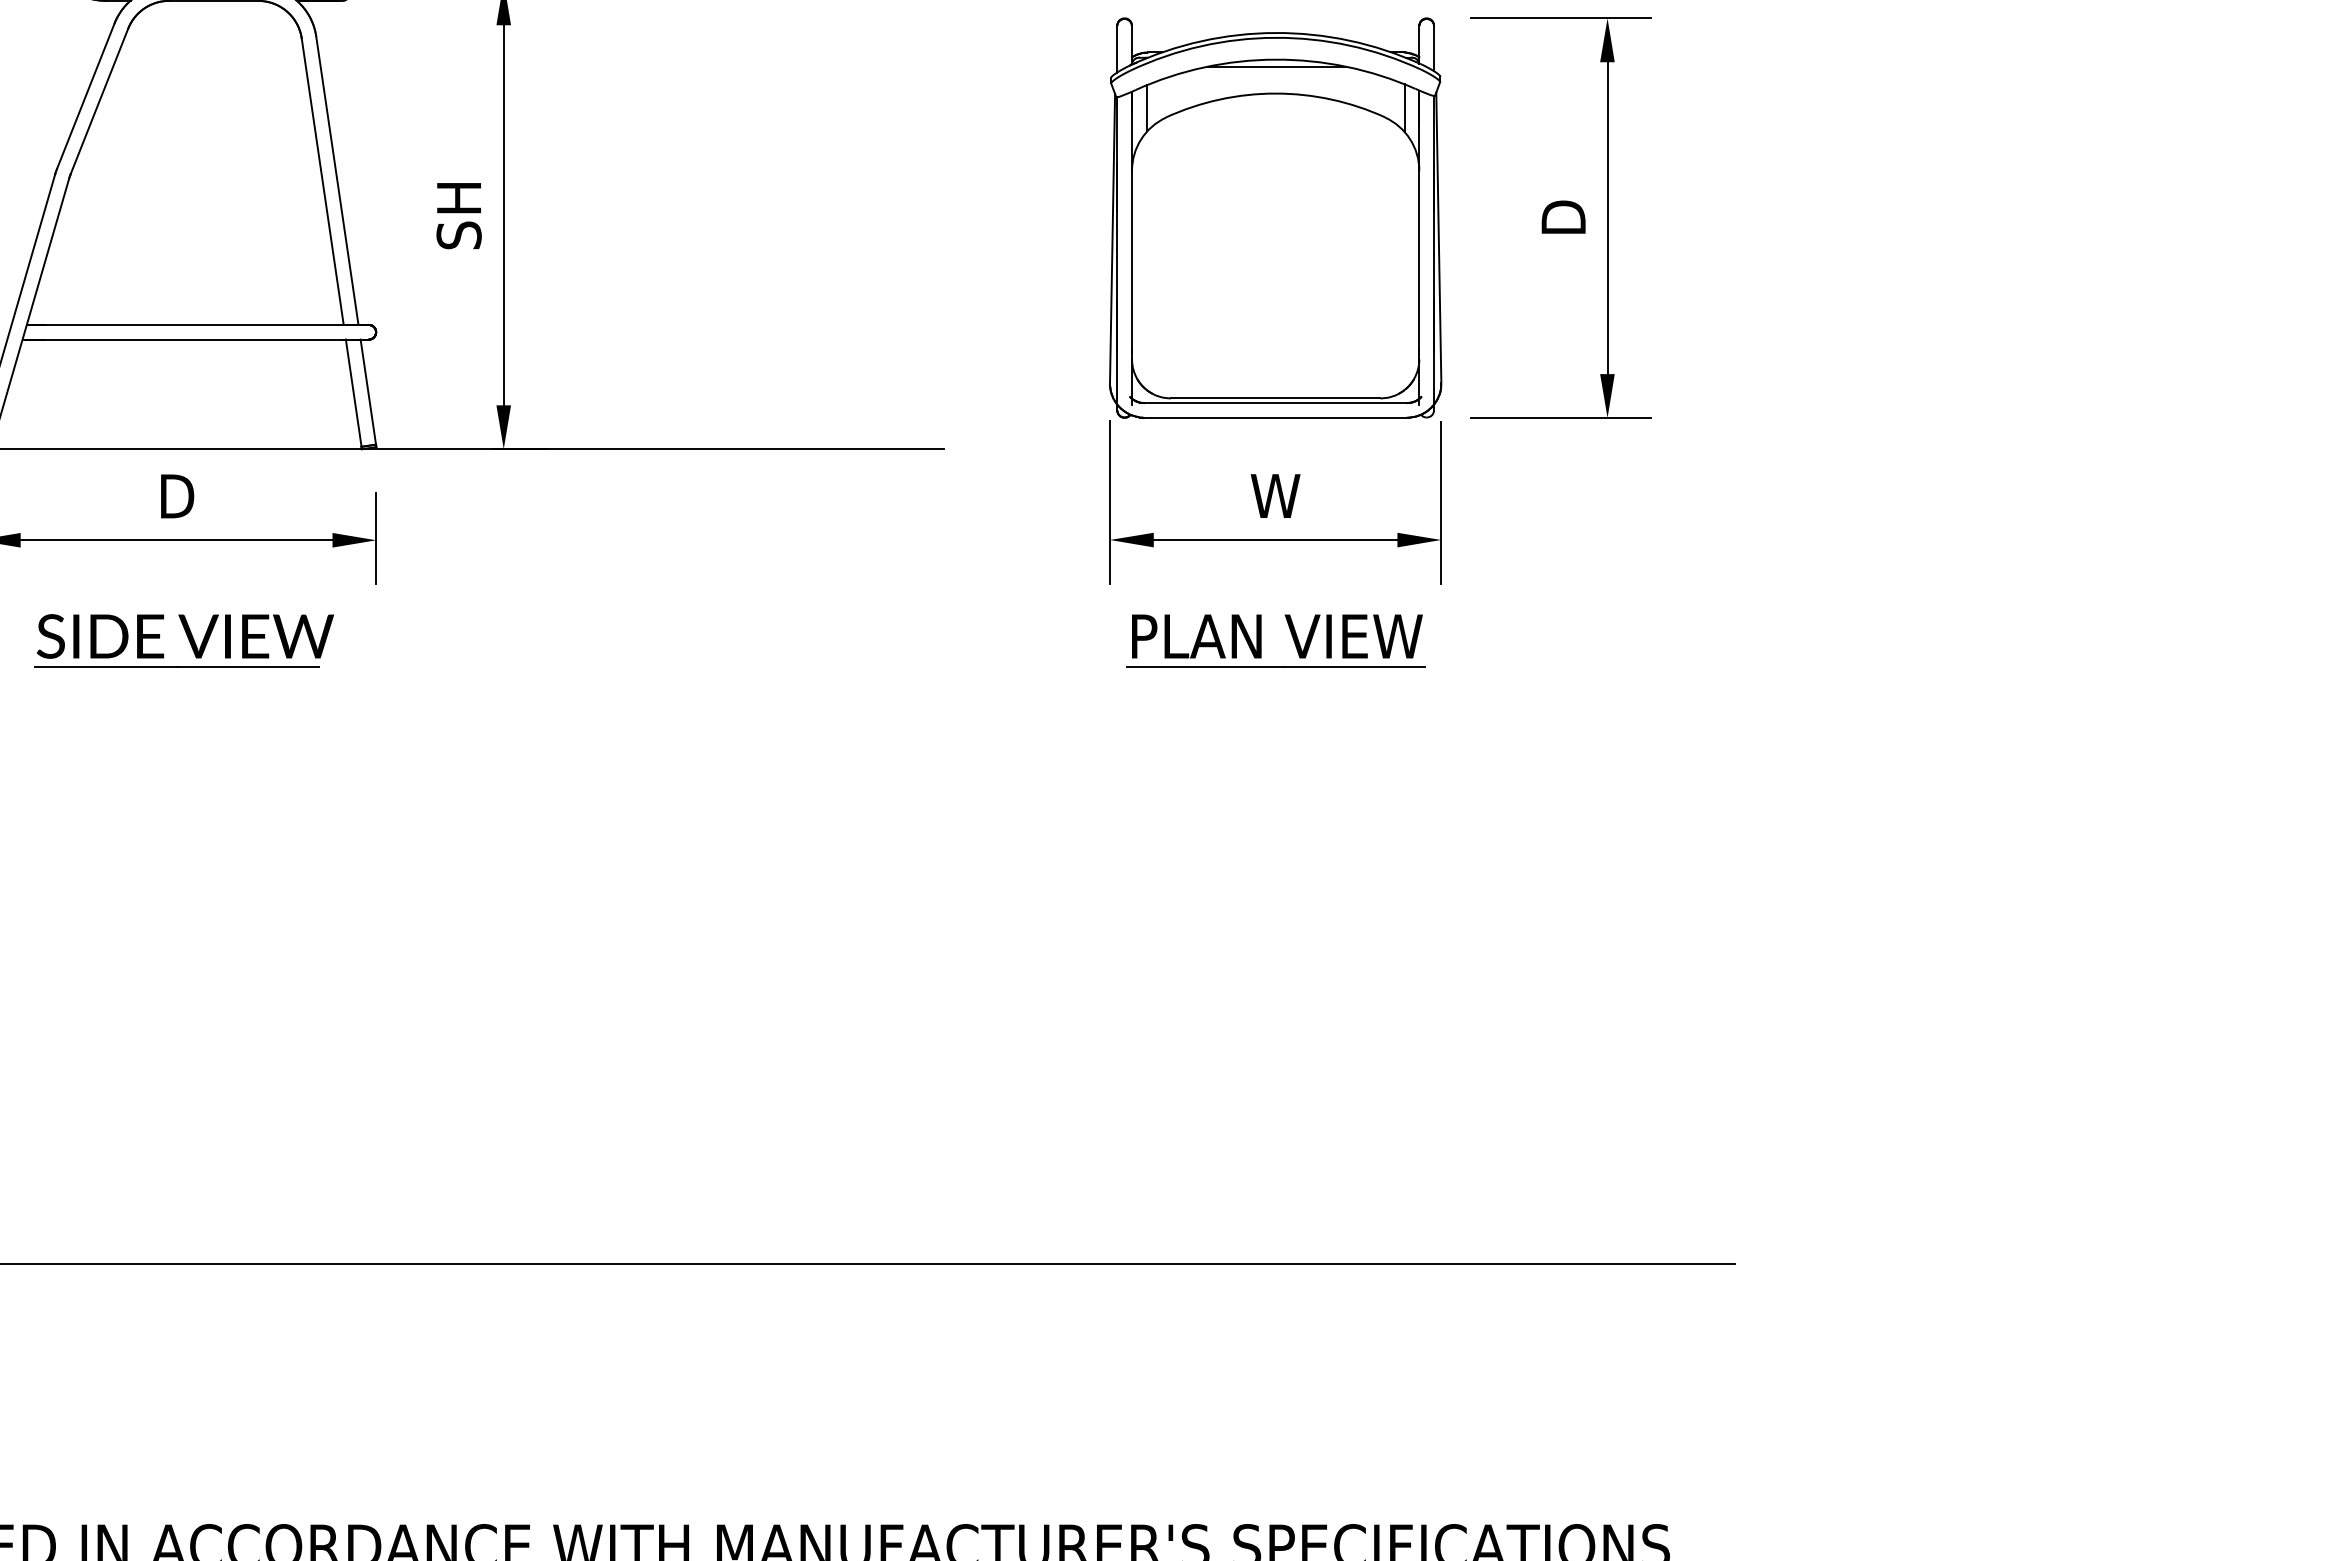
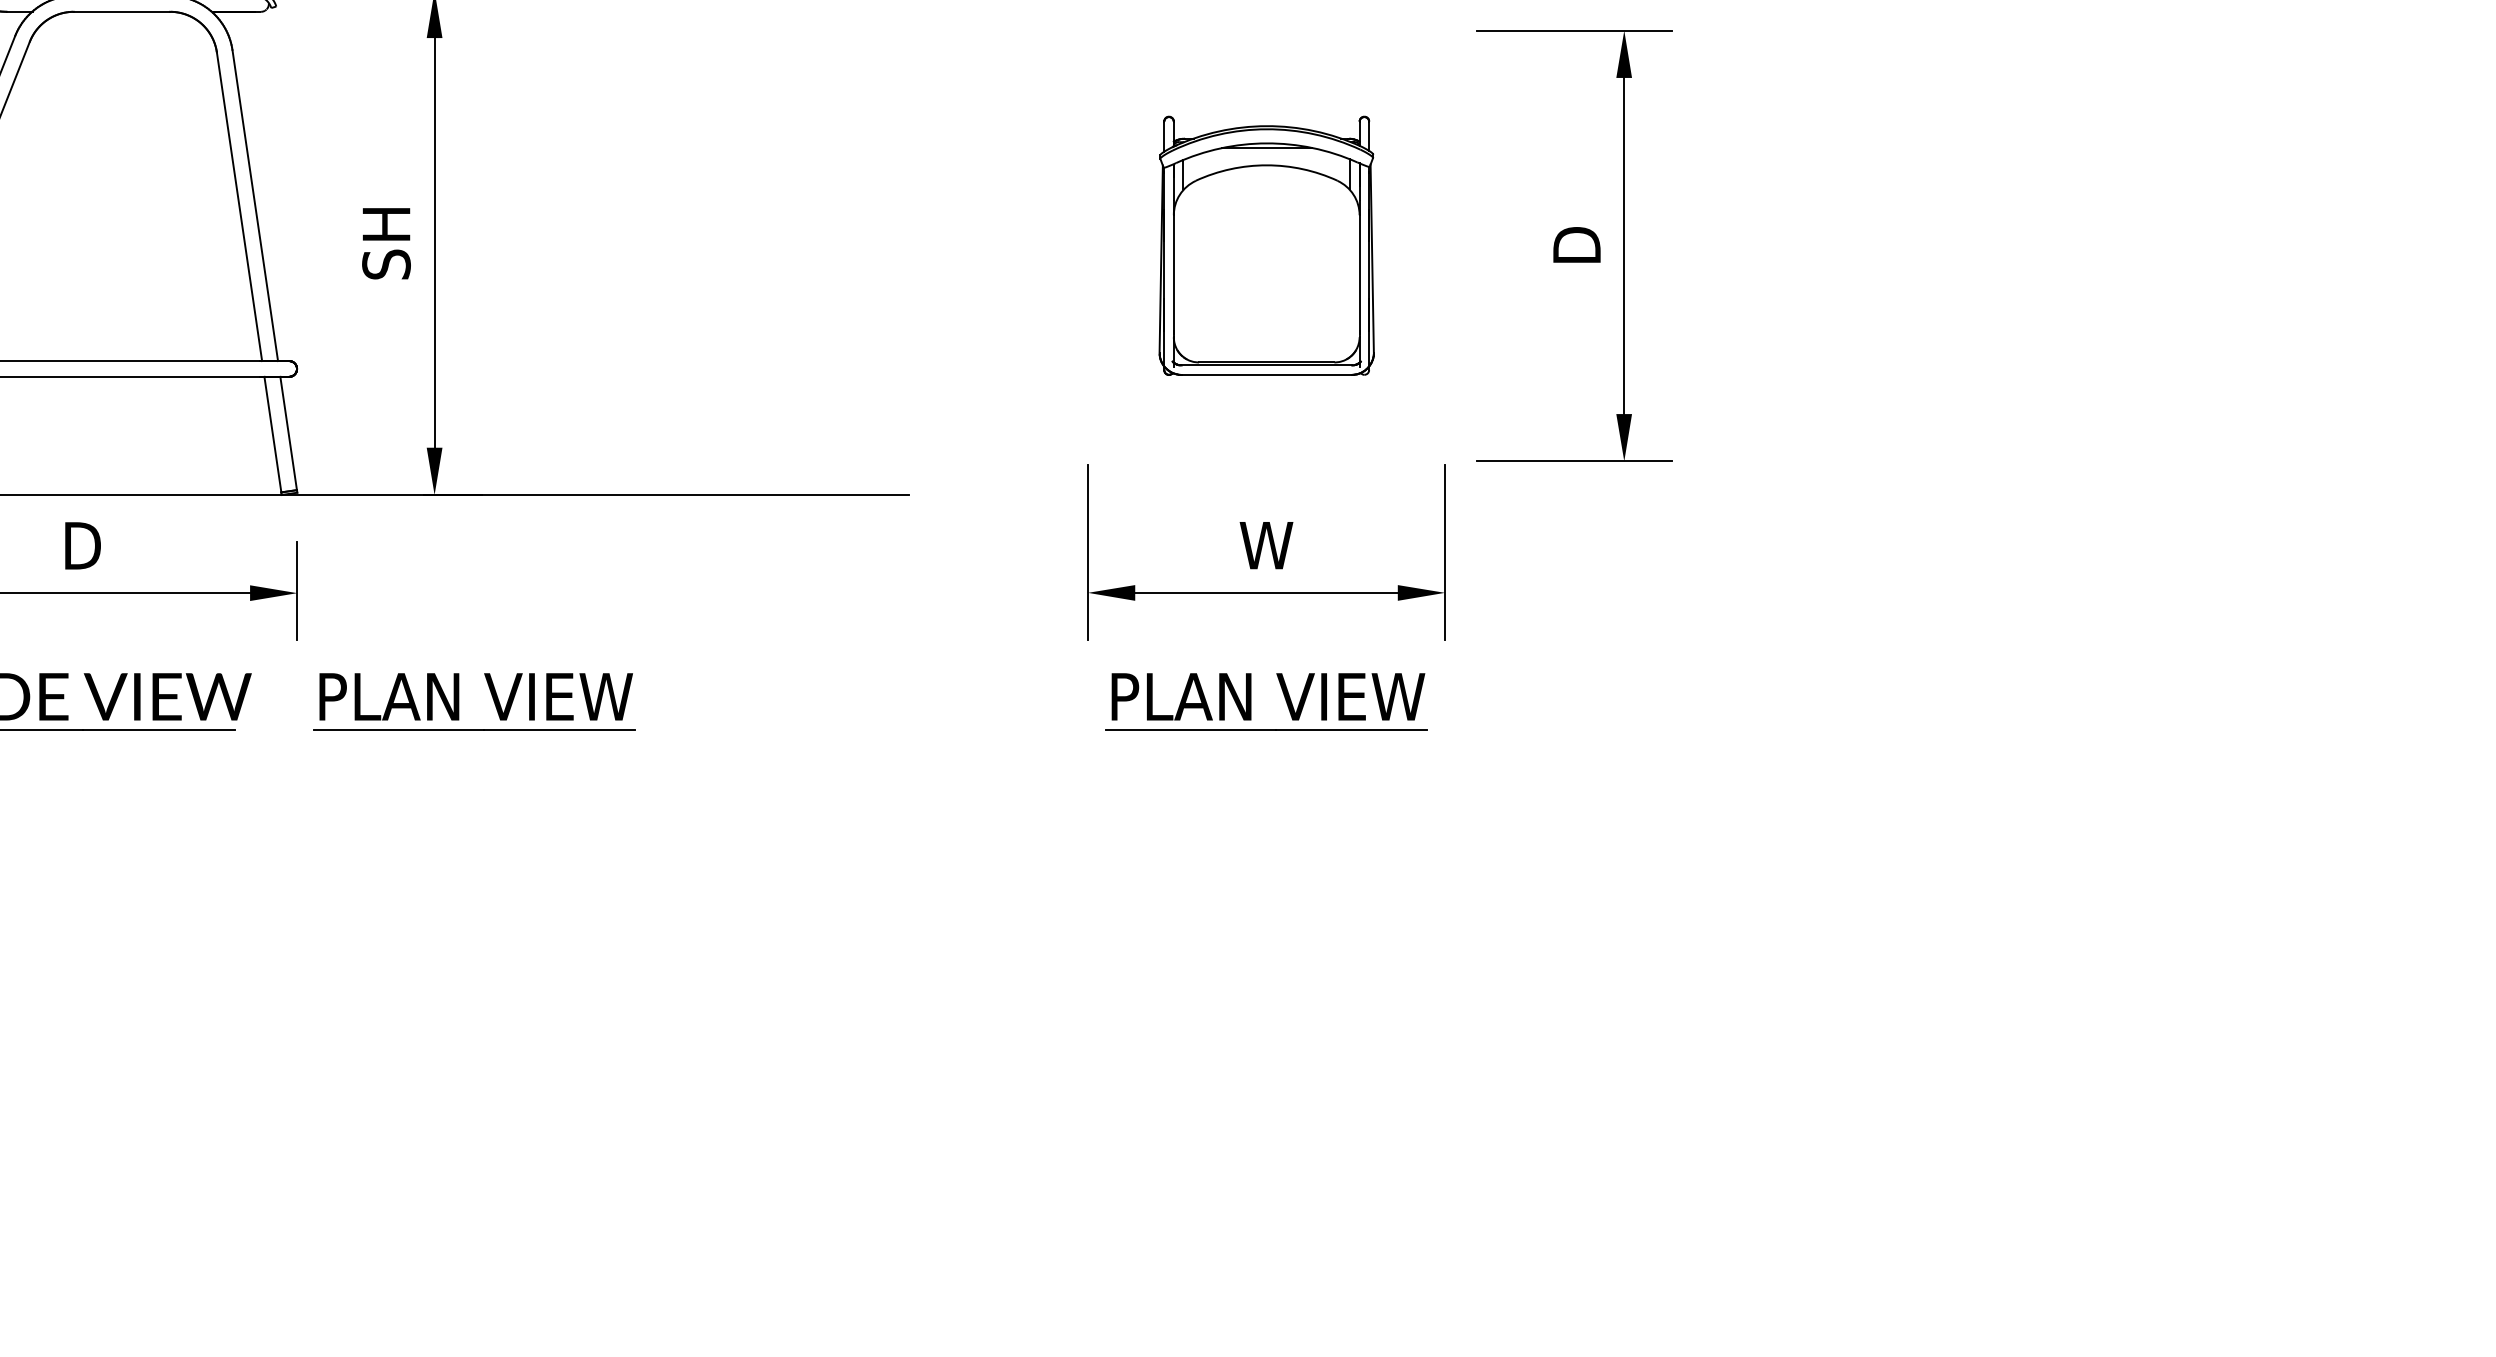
part: (1275, 217) -> (1266, 245), size x0.6
part: (526, 640) -> (459, 701), added

